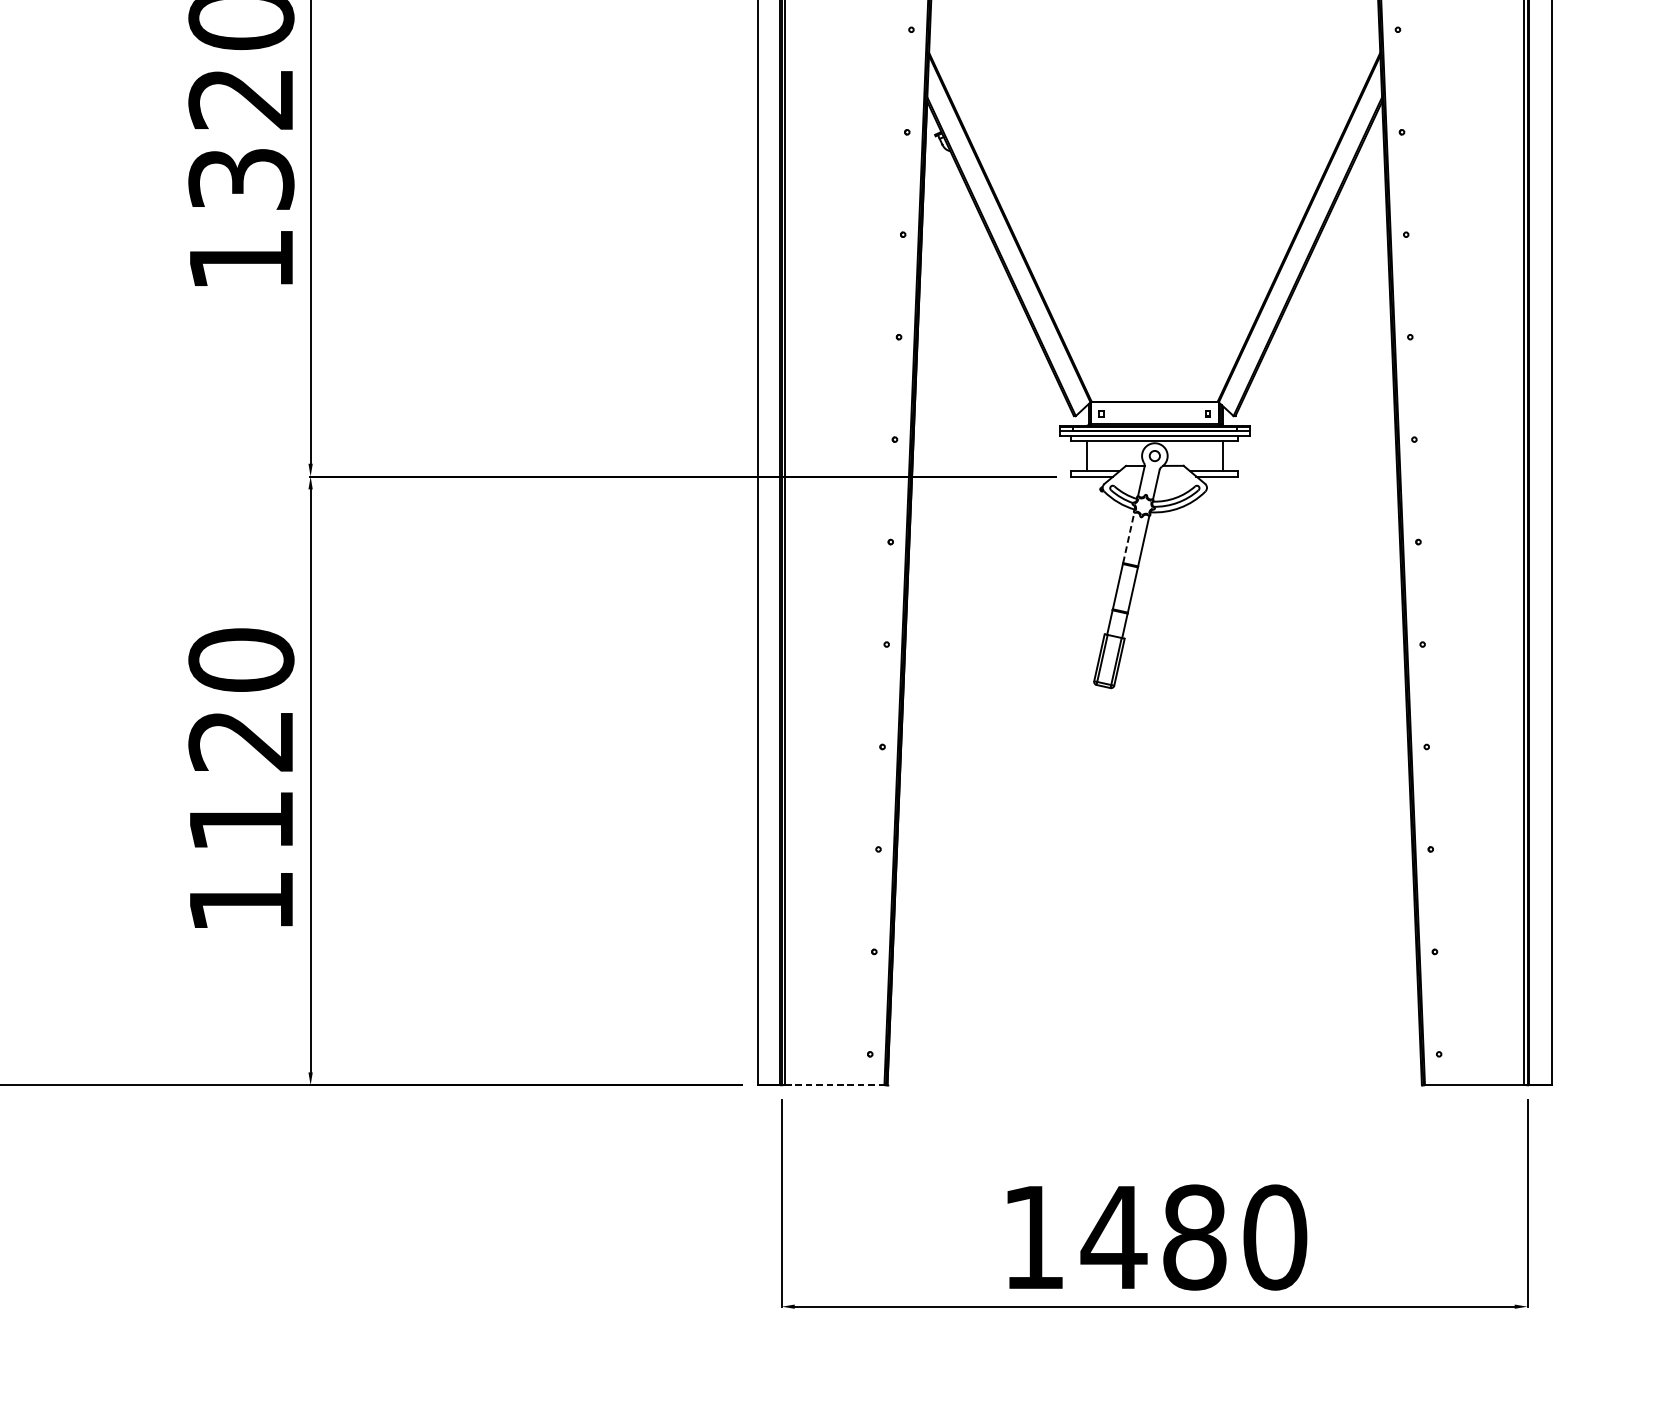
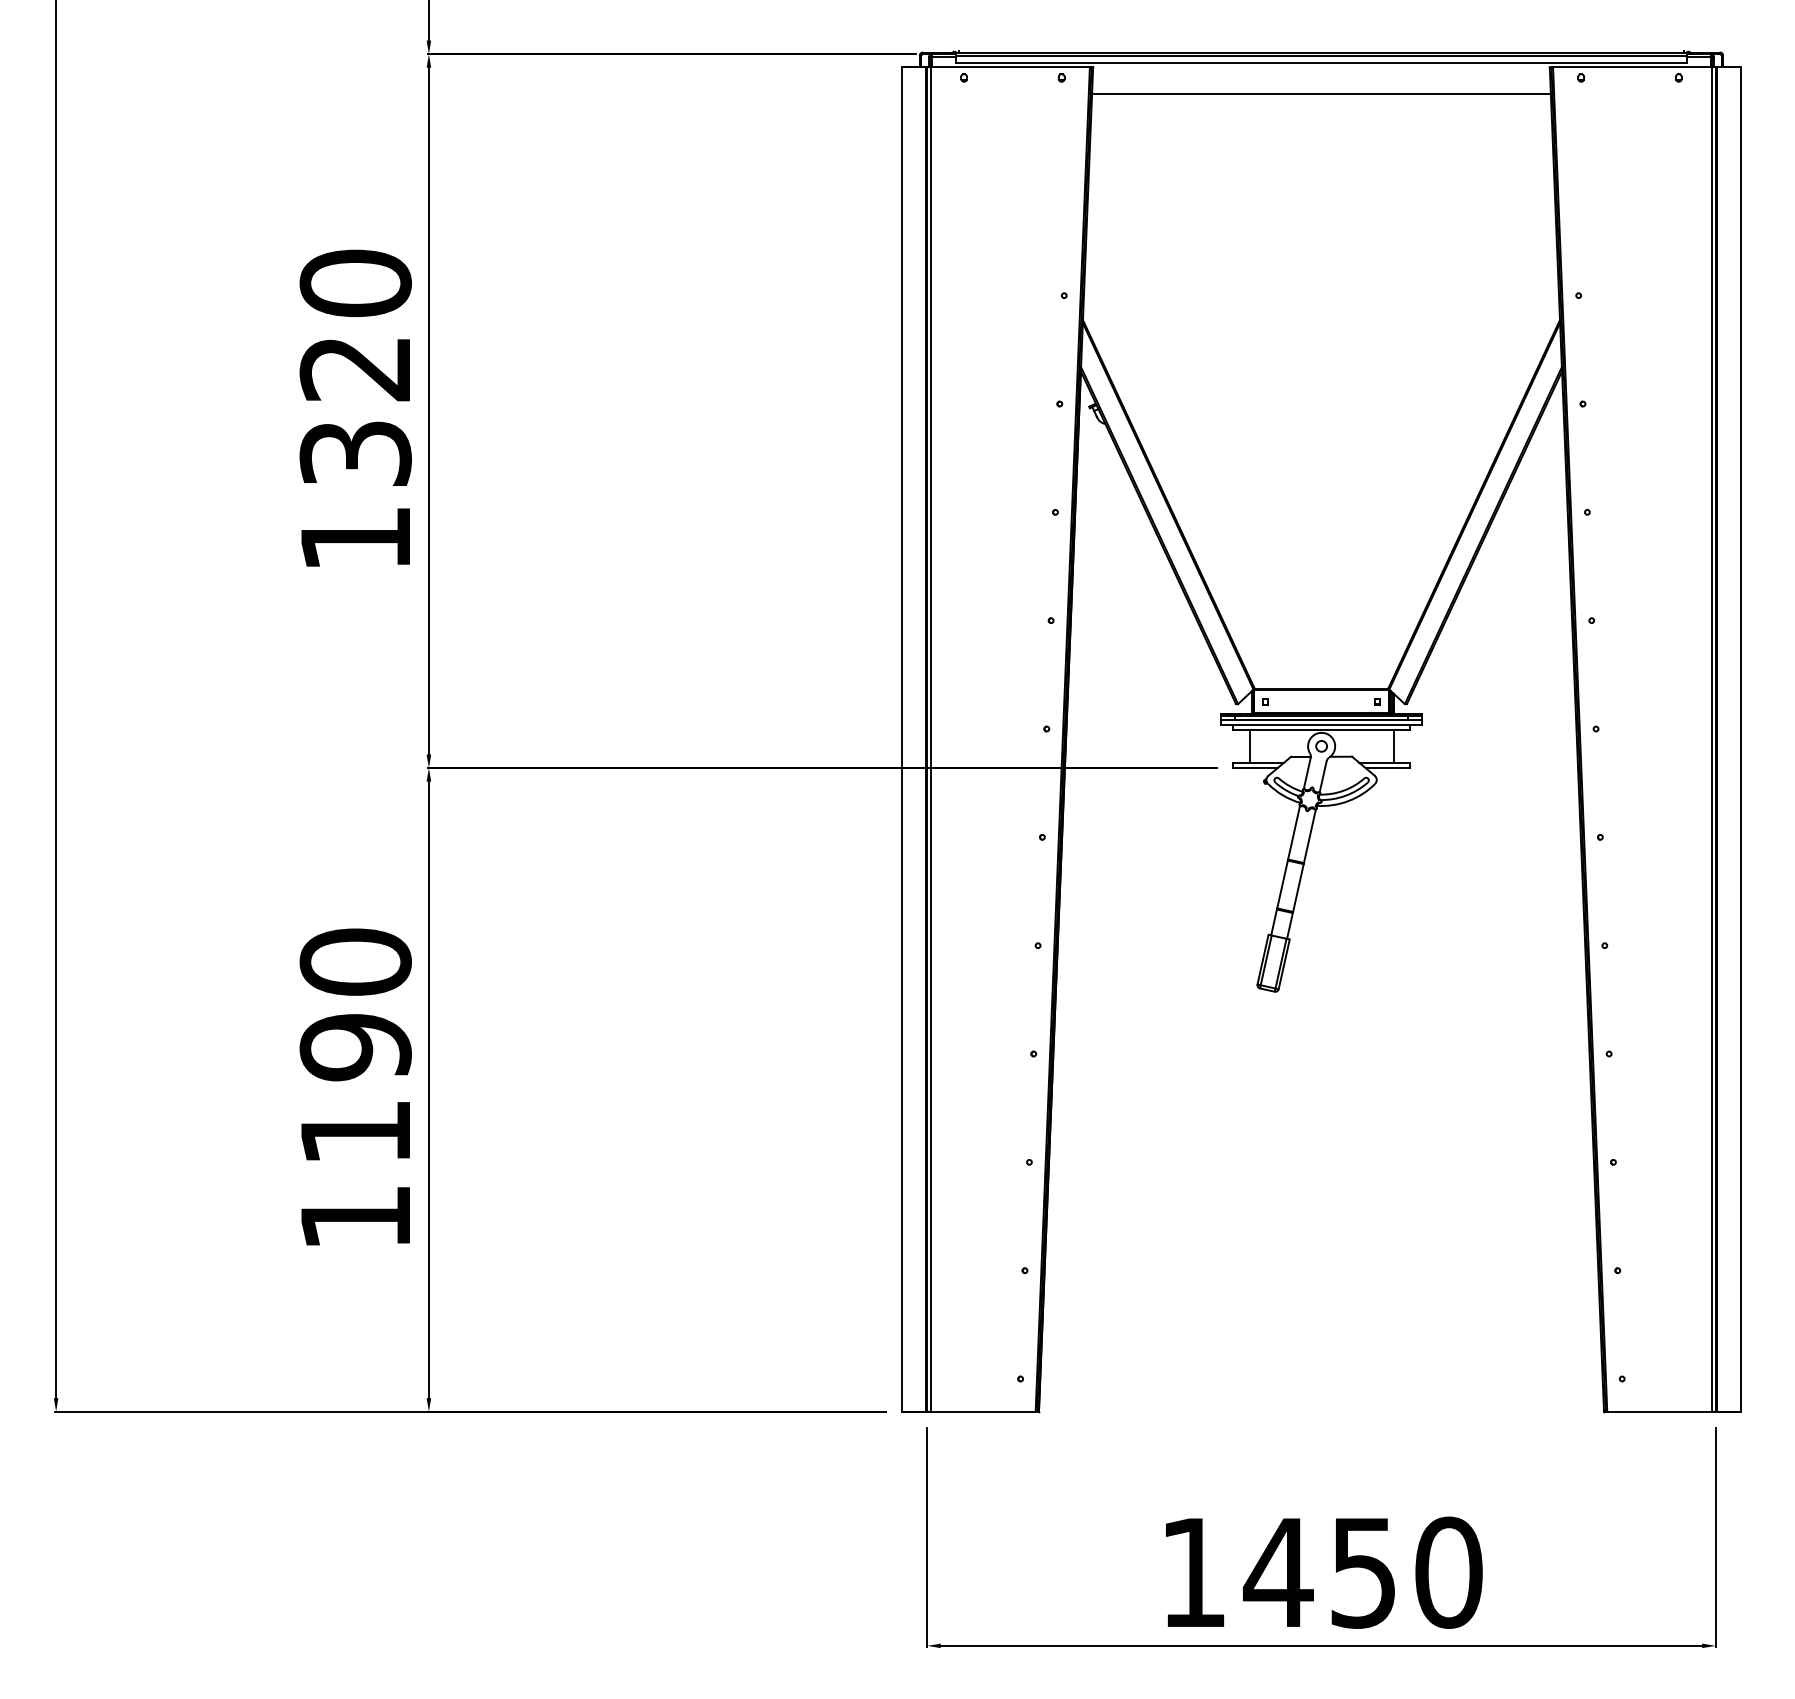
line: (1129, 537) -> (1294, 832), dashed -> solid
text: (241, 740) -> (355, 1047), 1120 -> 1190
line: (835, 1085) -> (983, 1411), dashed -> solid
text: (1194, 1237) -> (1363, 1572), 1480 -> 1450

